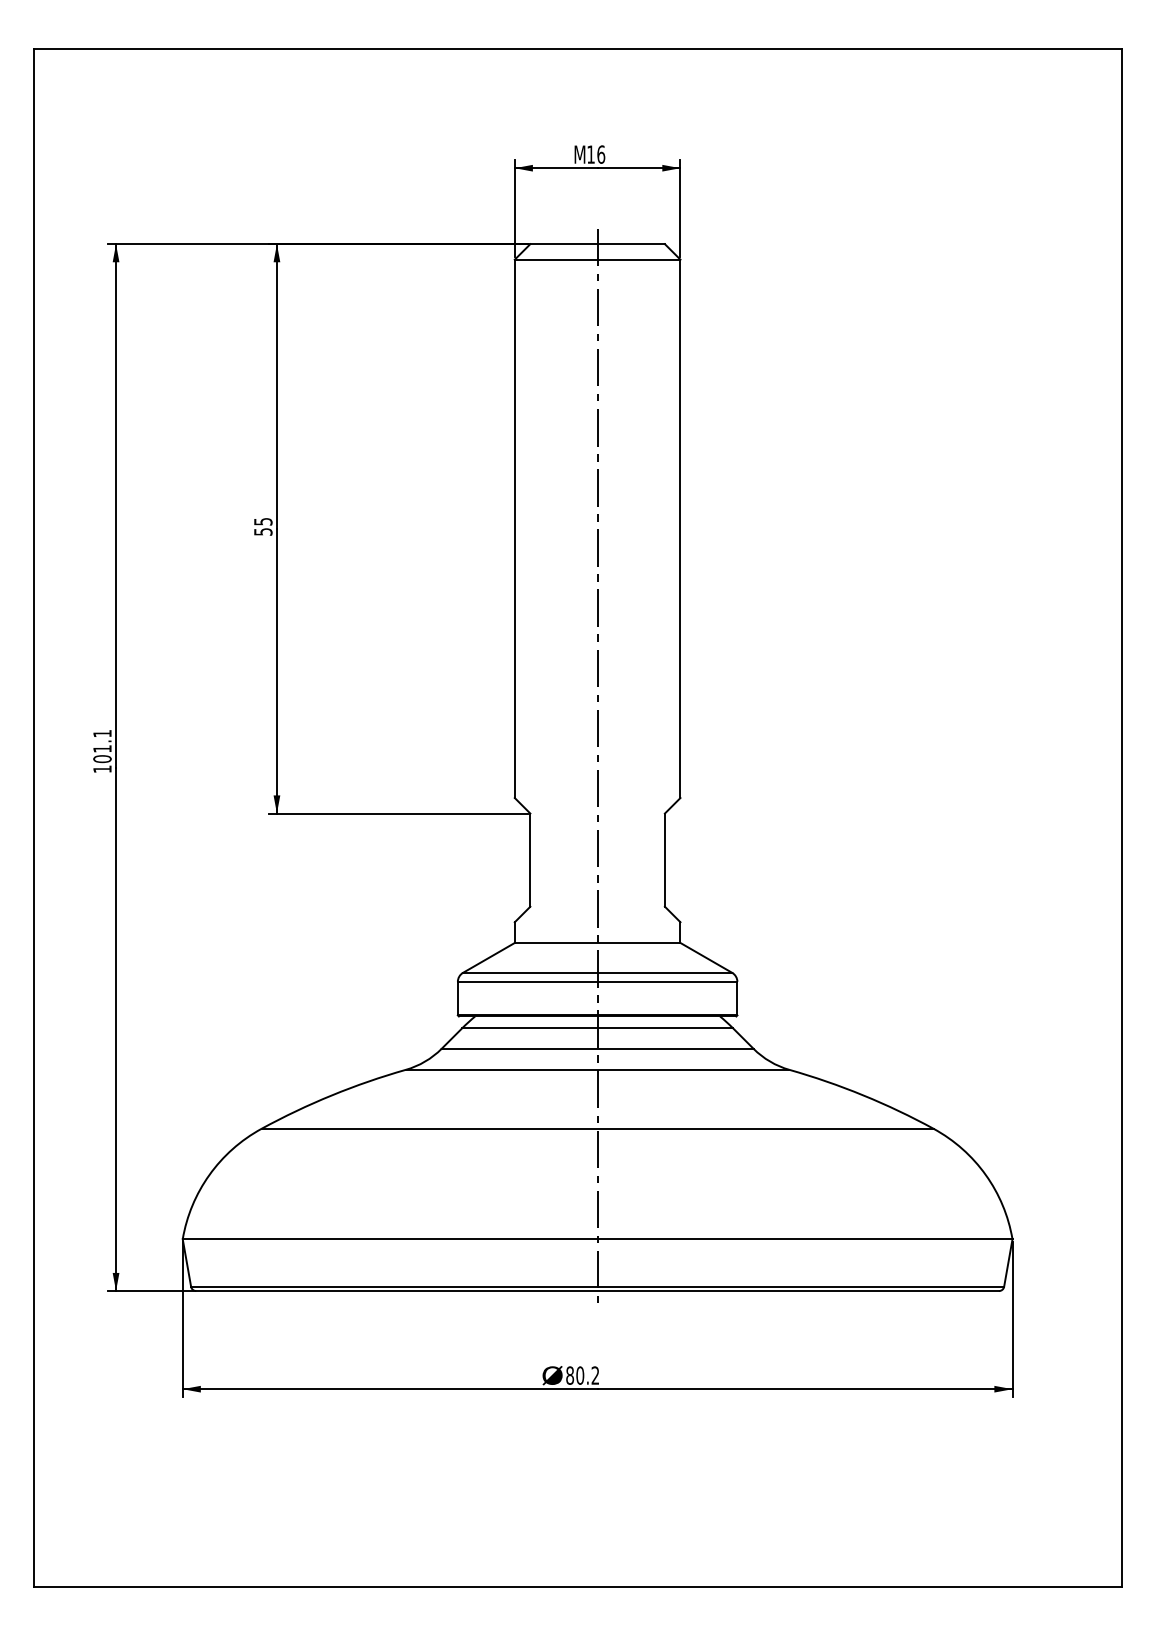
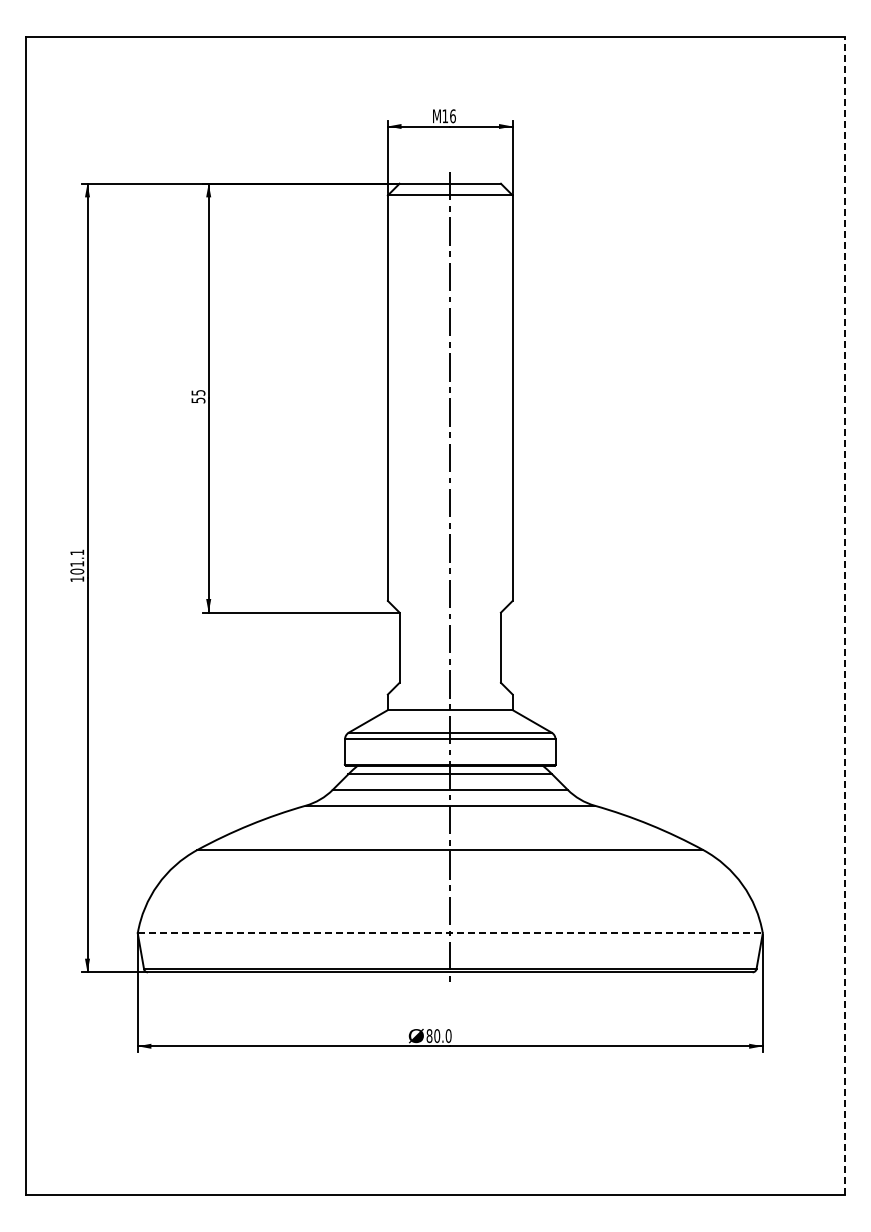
line: (1120, 817) -> (844, 615), solid -> dashed
line: (597, 1239) -> (450, 933), solid -> dashed
text: (595, 1376) -> (448, 1036), 80.2 -> 80.0

